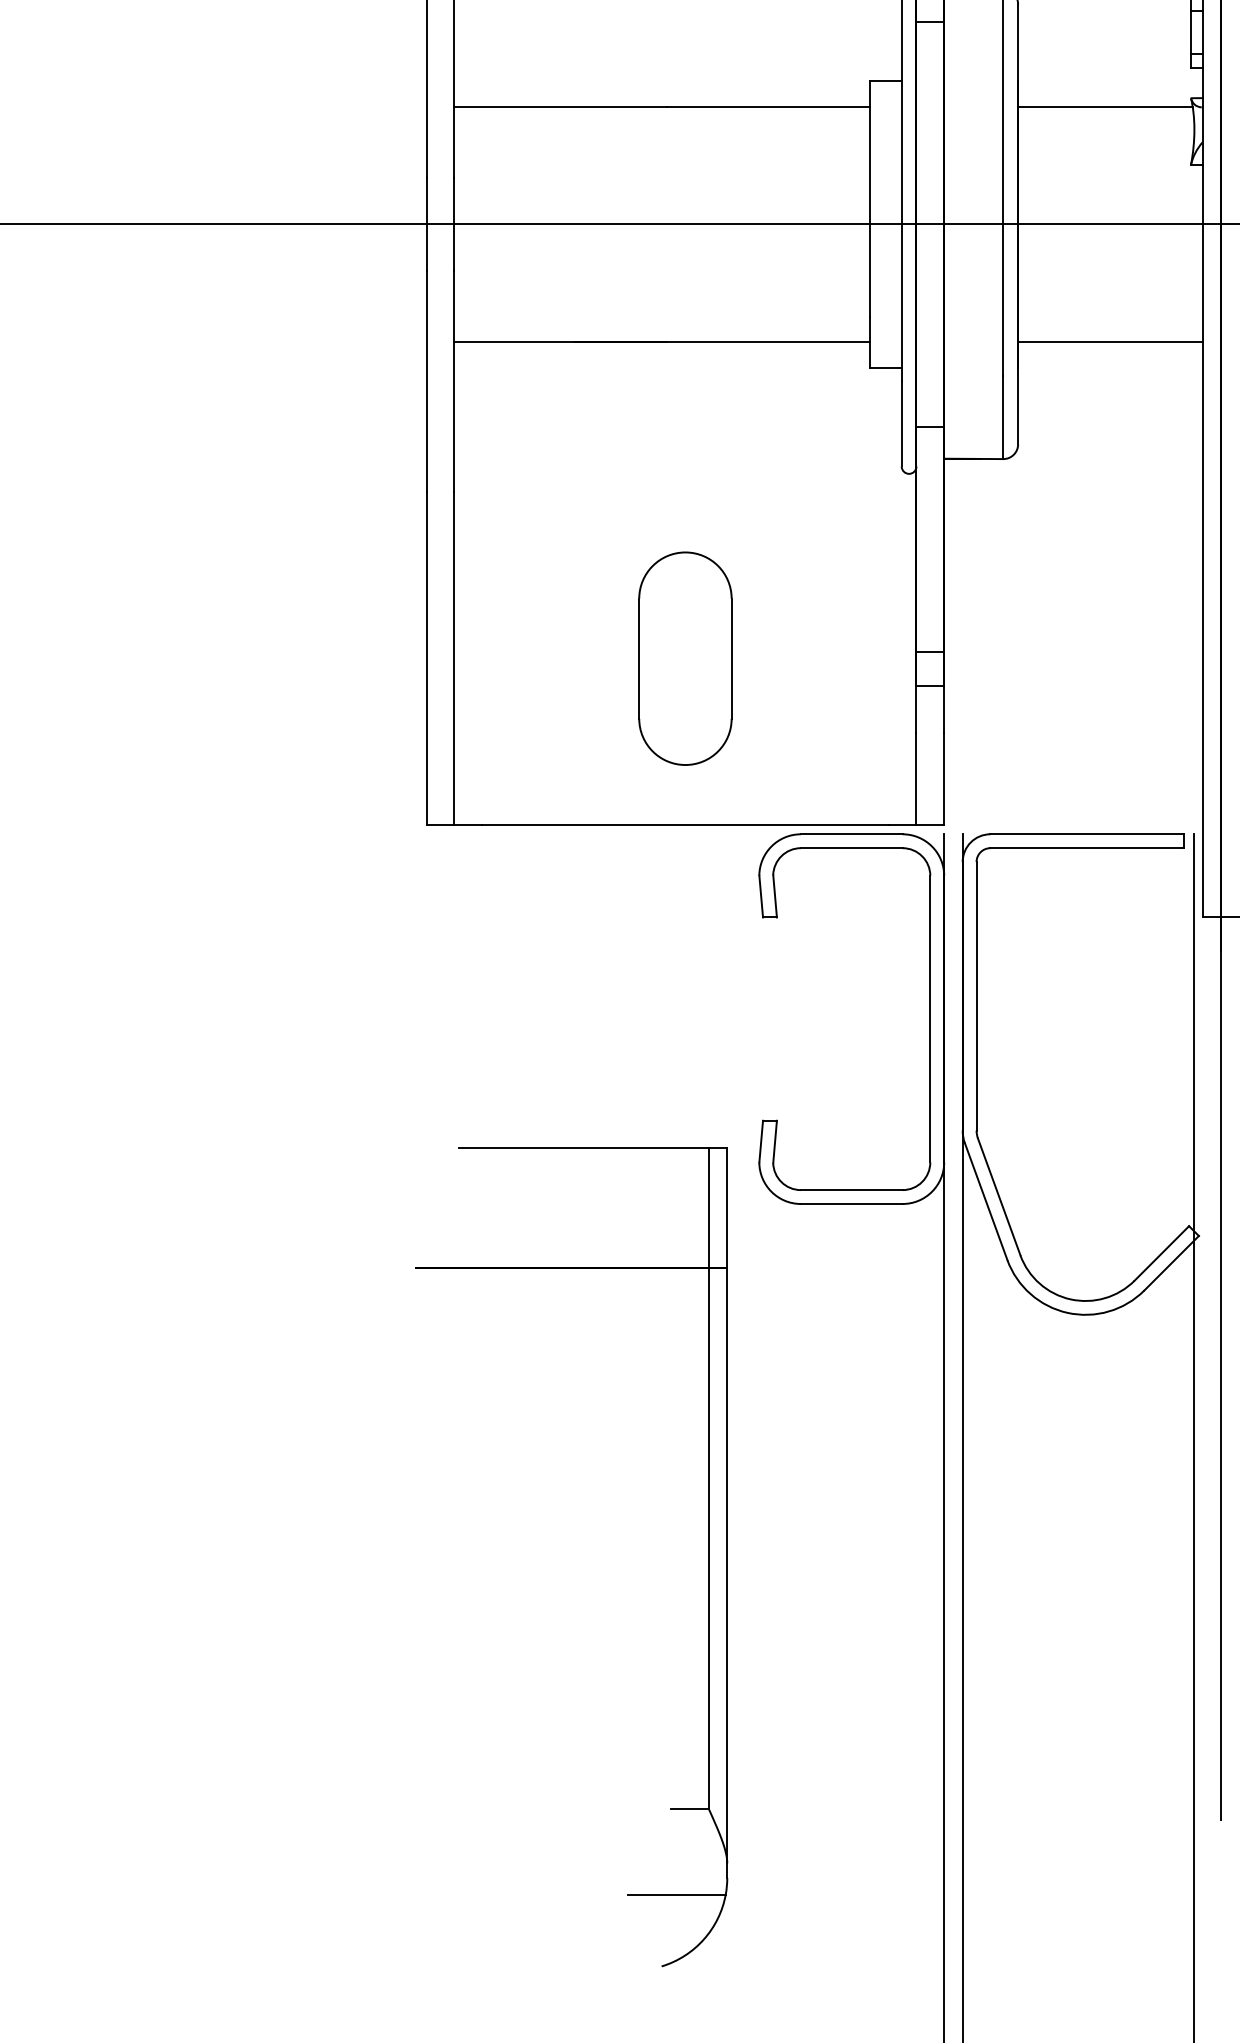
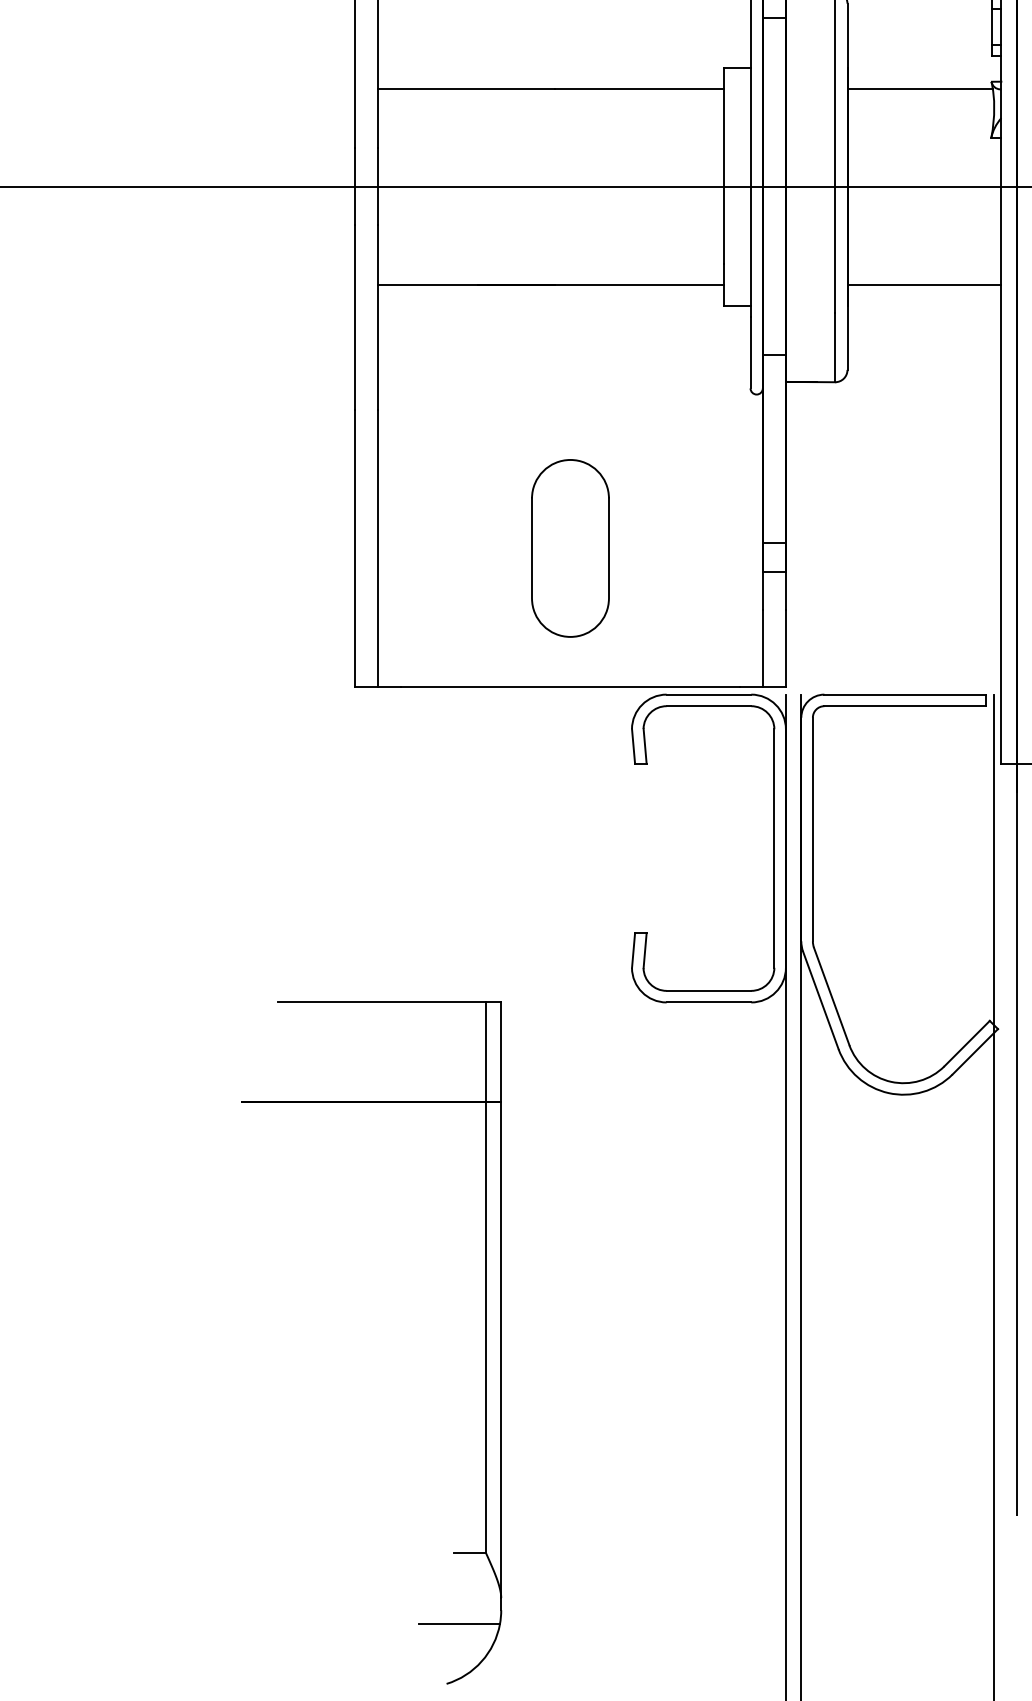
part: (708, 1557) -> (485, 1343), moved

